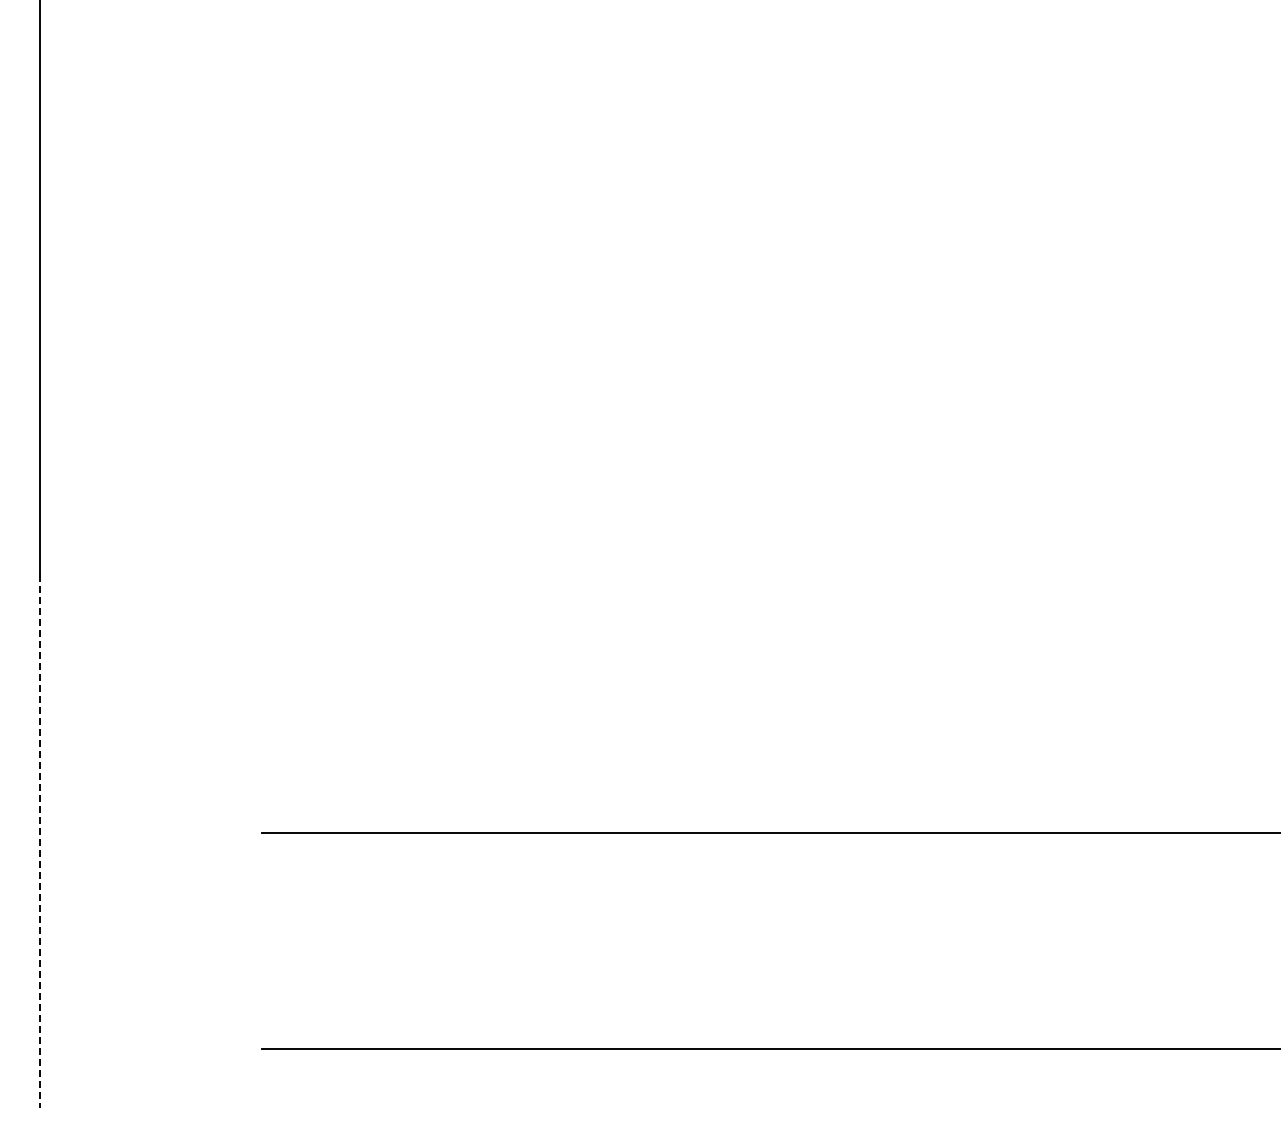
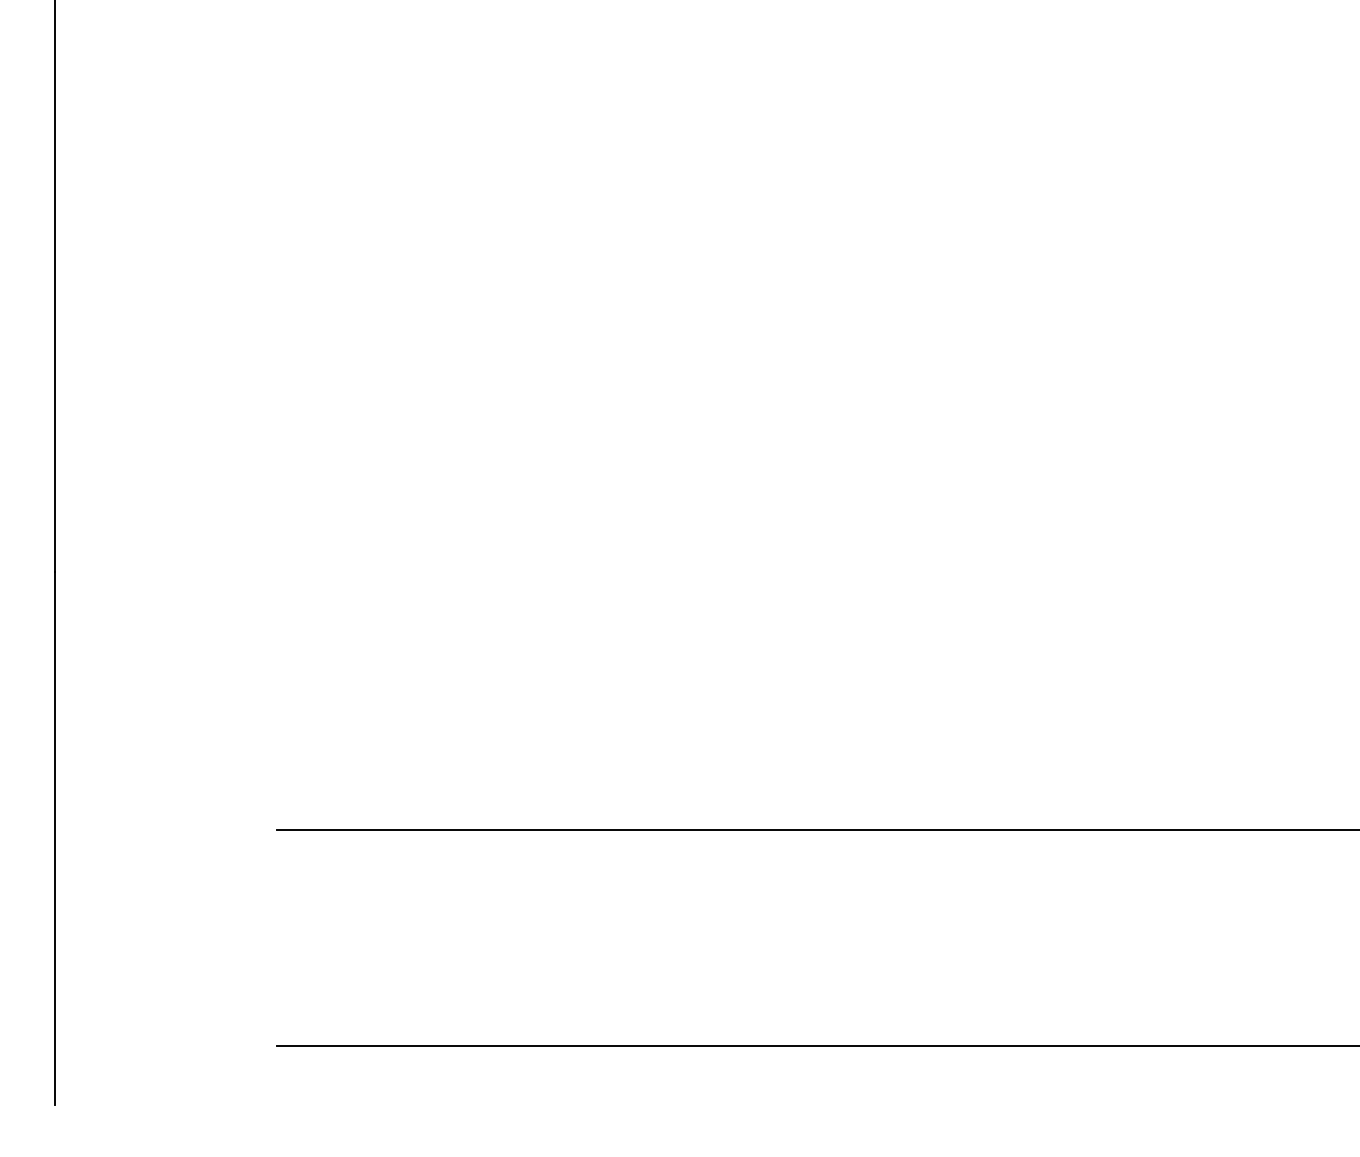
line: (40, 841) -> (55, 838), dashed -> solid

